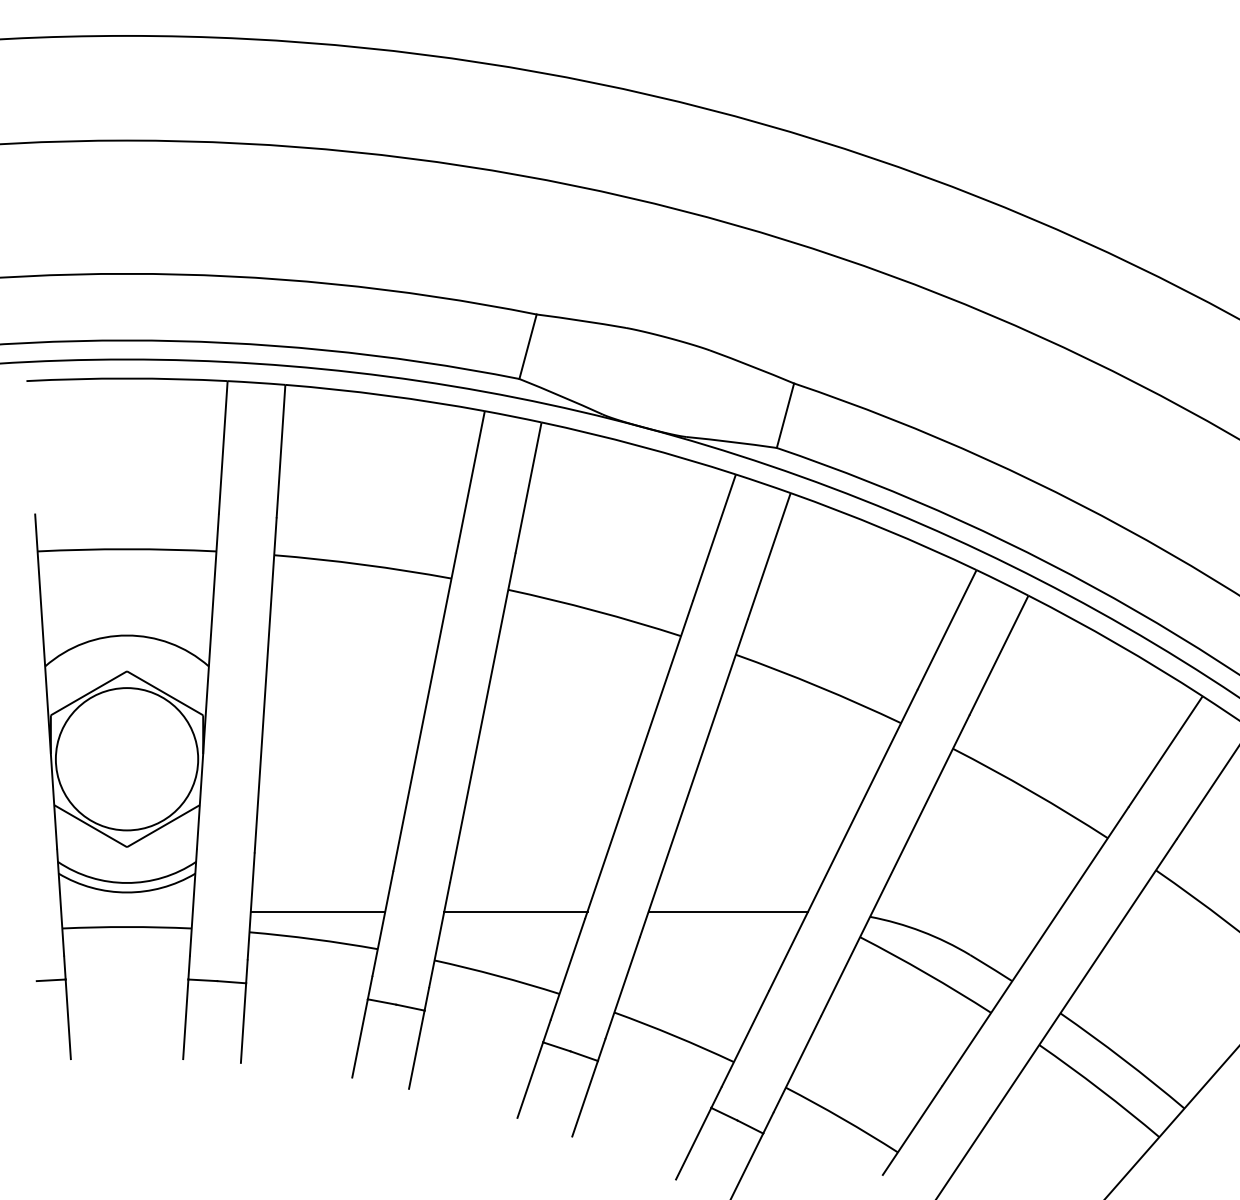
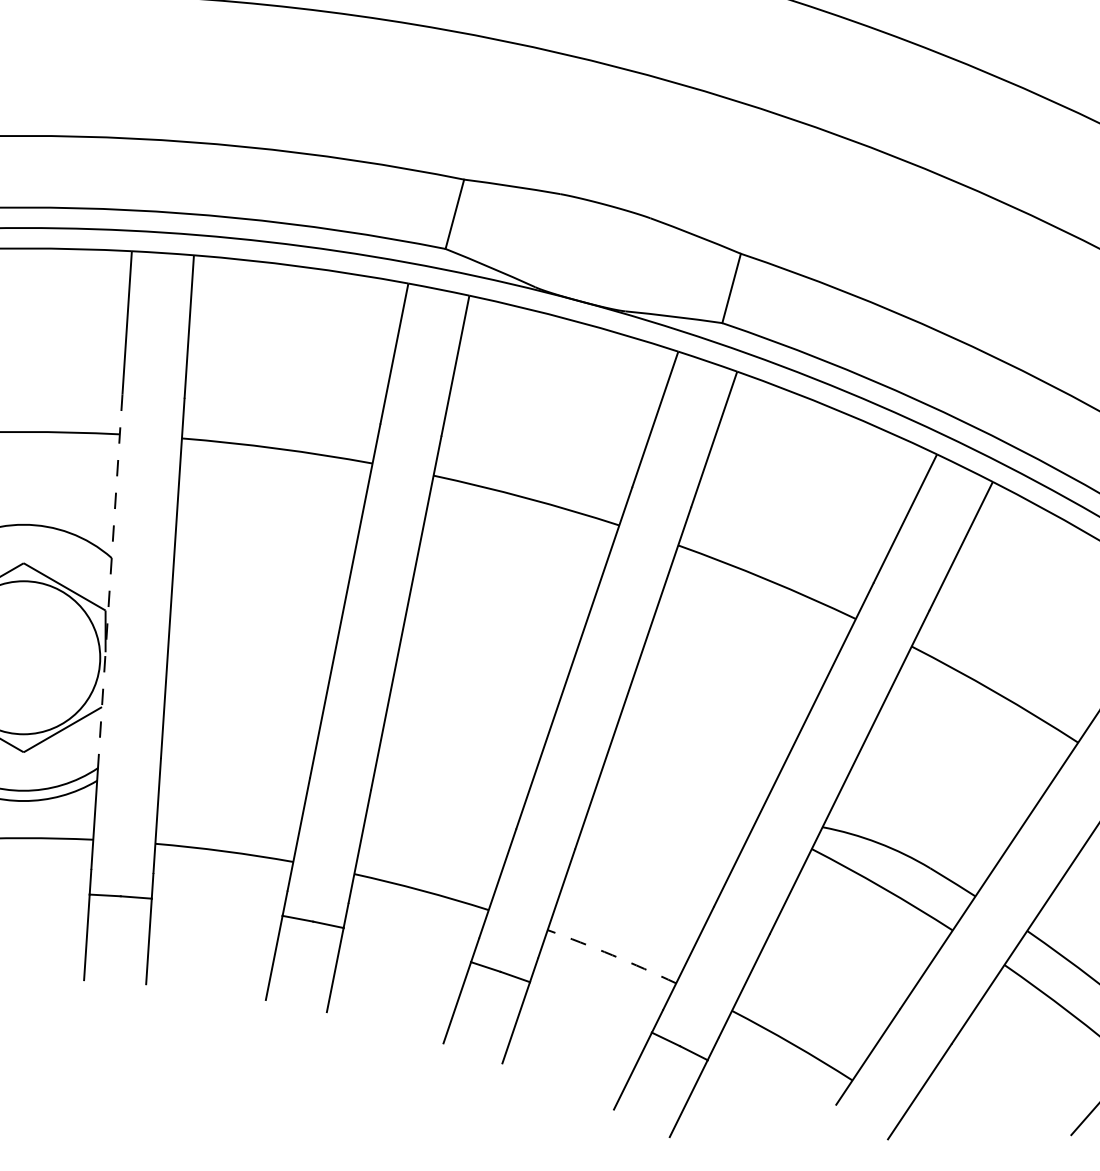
line: (207, 682) -> (110, 575), solid -> dashed
line: (317, 911) -> (228, 821), removed
line: (515, 911) -> (441, 821), removed
line: (728, 911) -> (670, 821), removed
arc: (674, 1035) -> (612, 954), solid -> dashed

